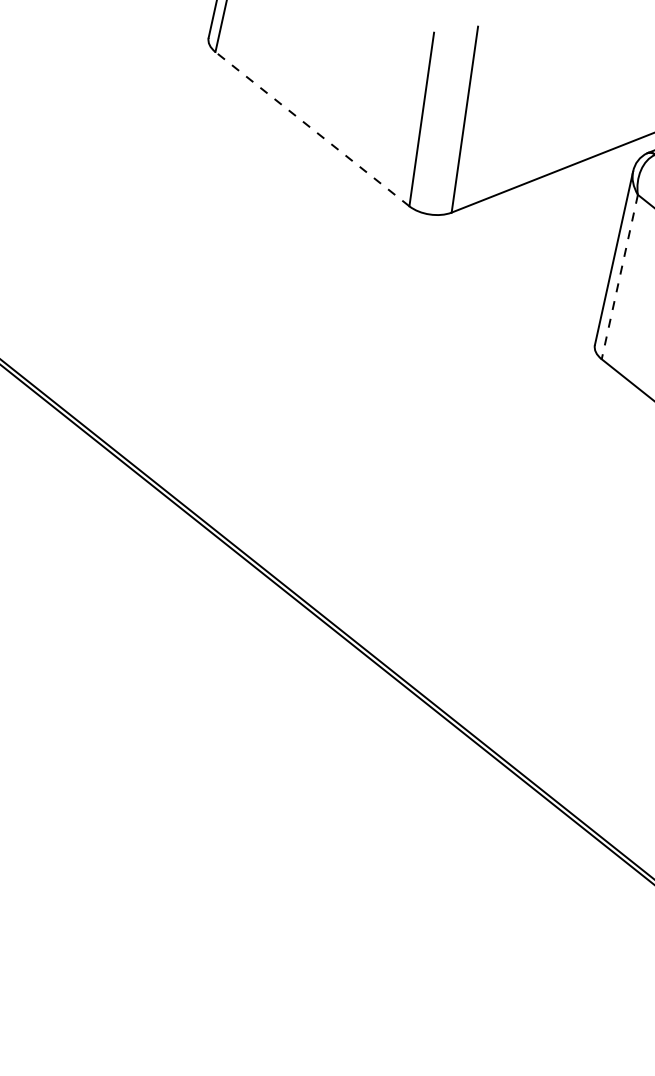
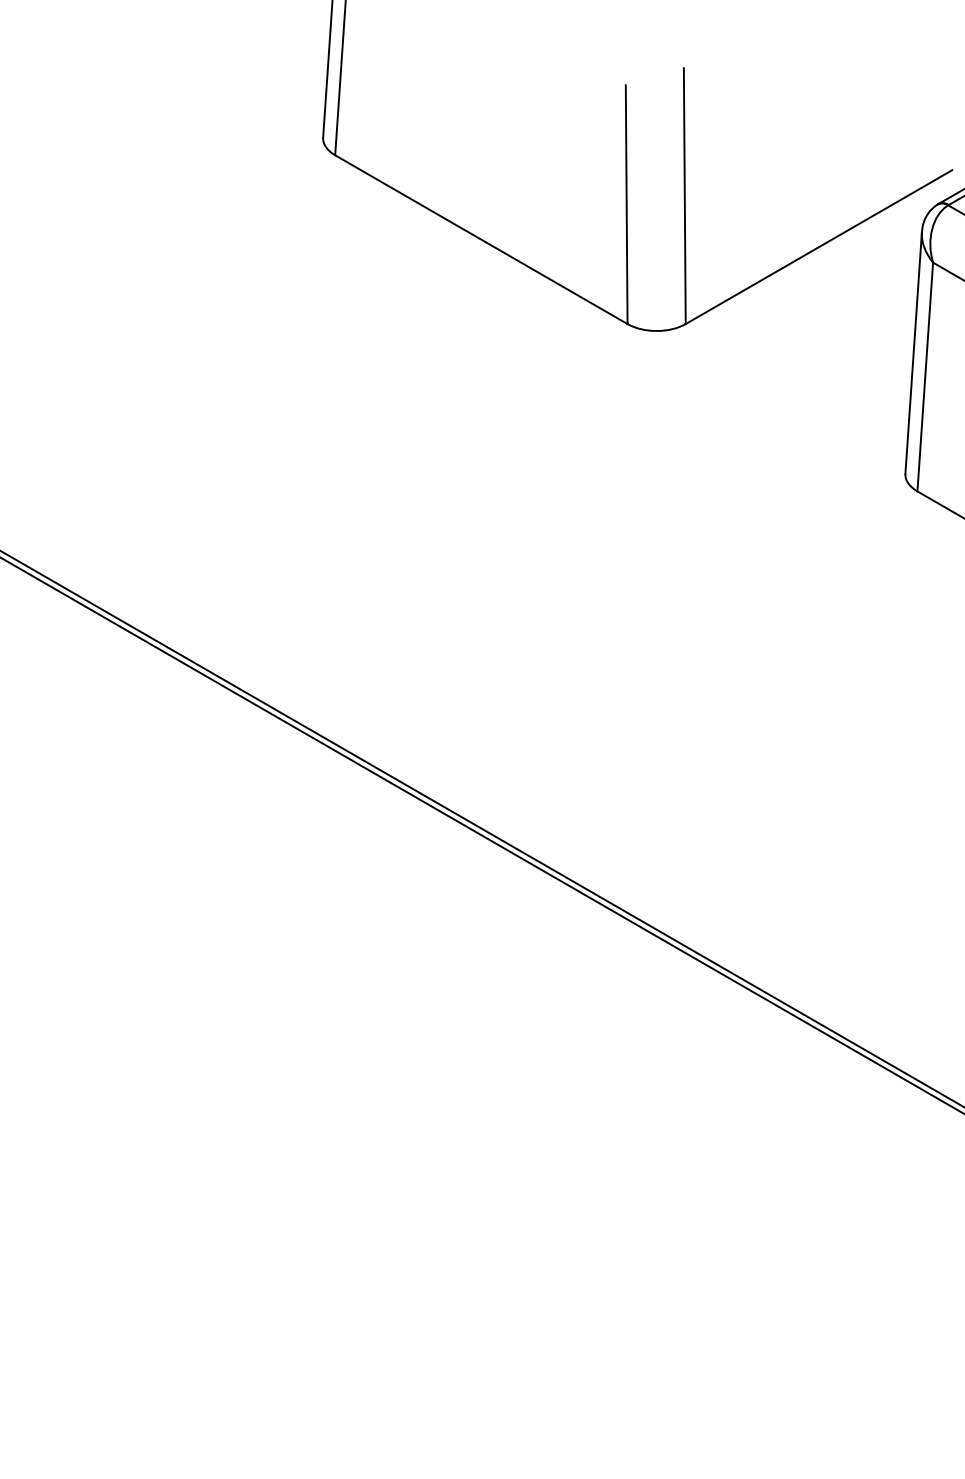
line: (312, 129) -> (481, 239), dashed -> solid
line: (619, 277) -> (925, 377), dashed -> solid

